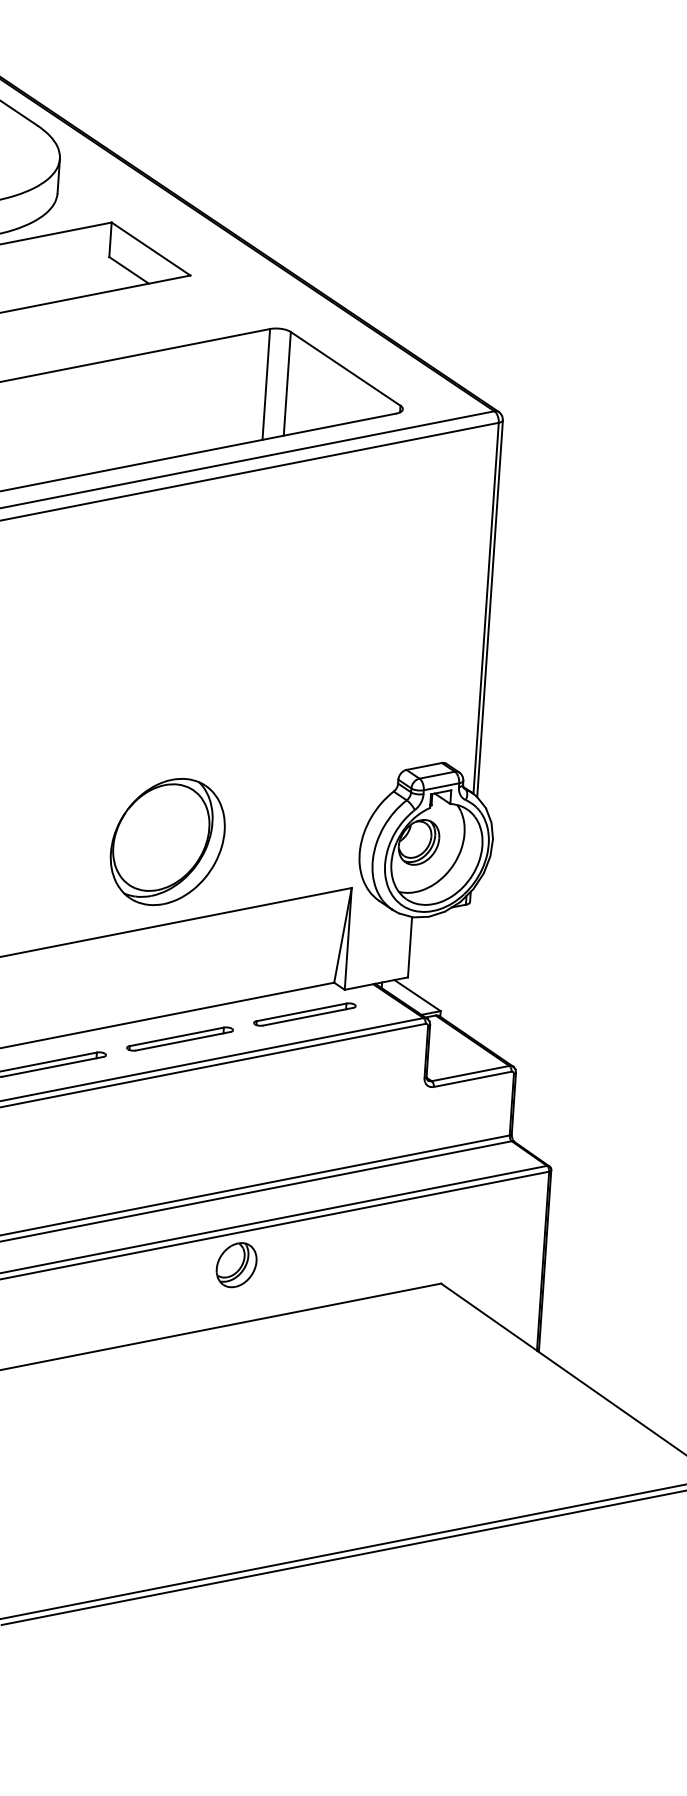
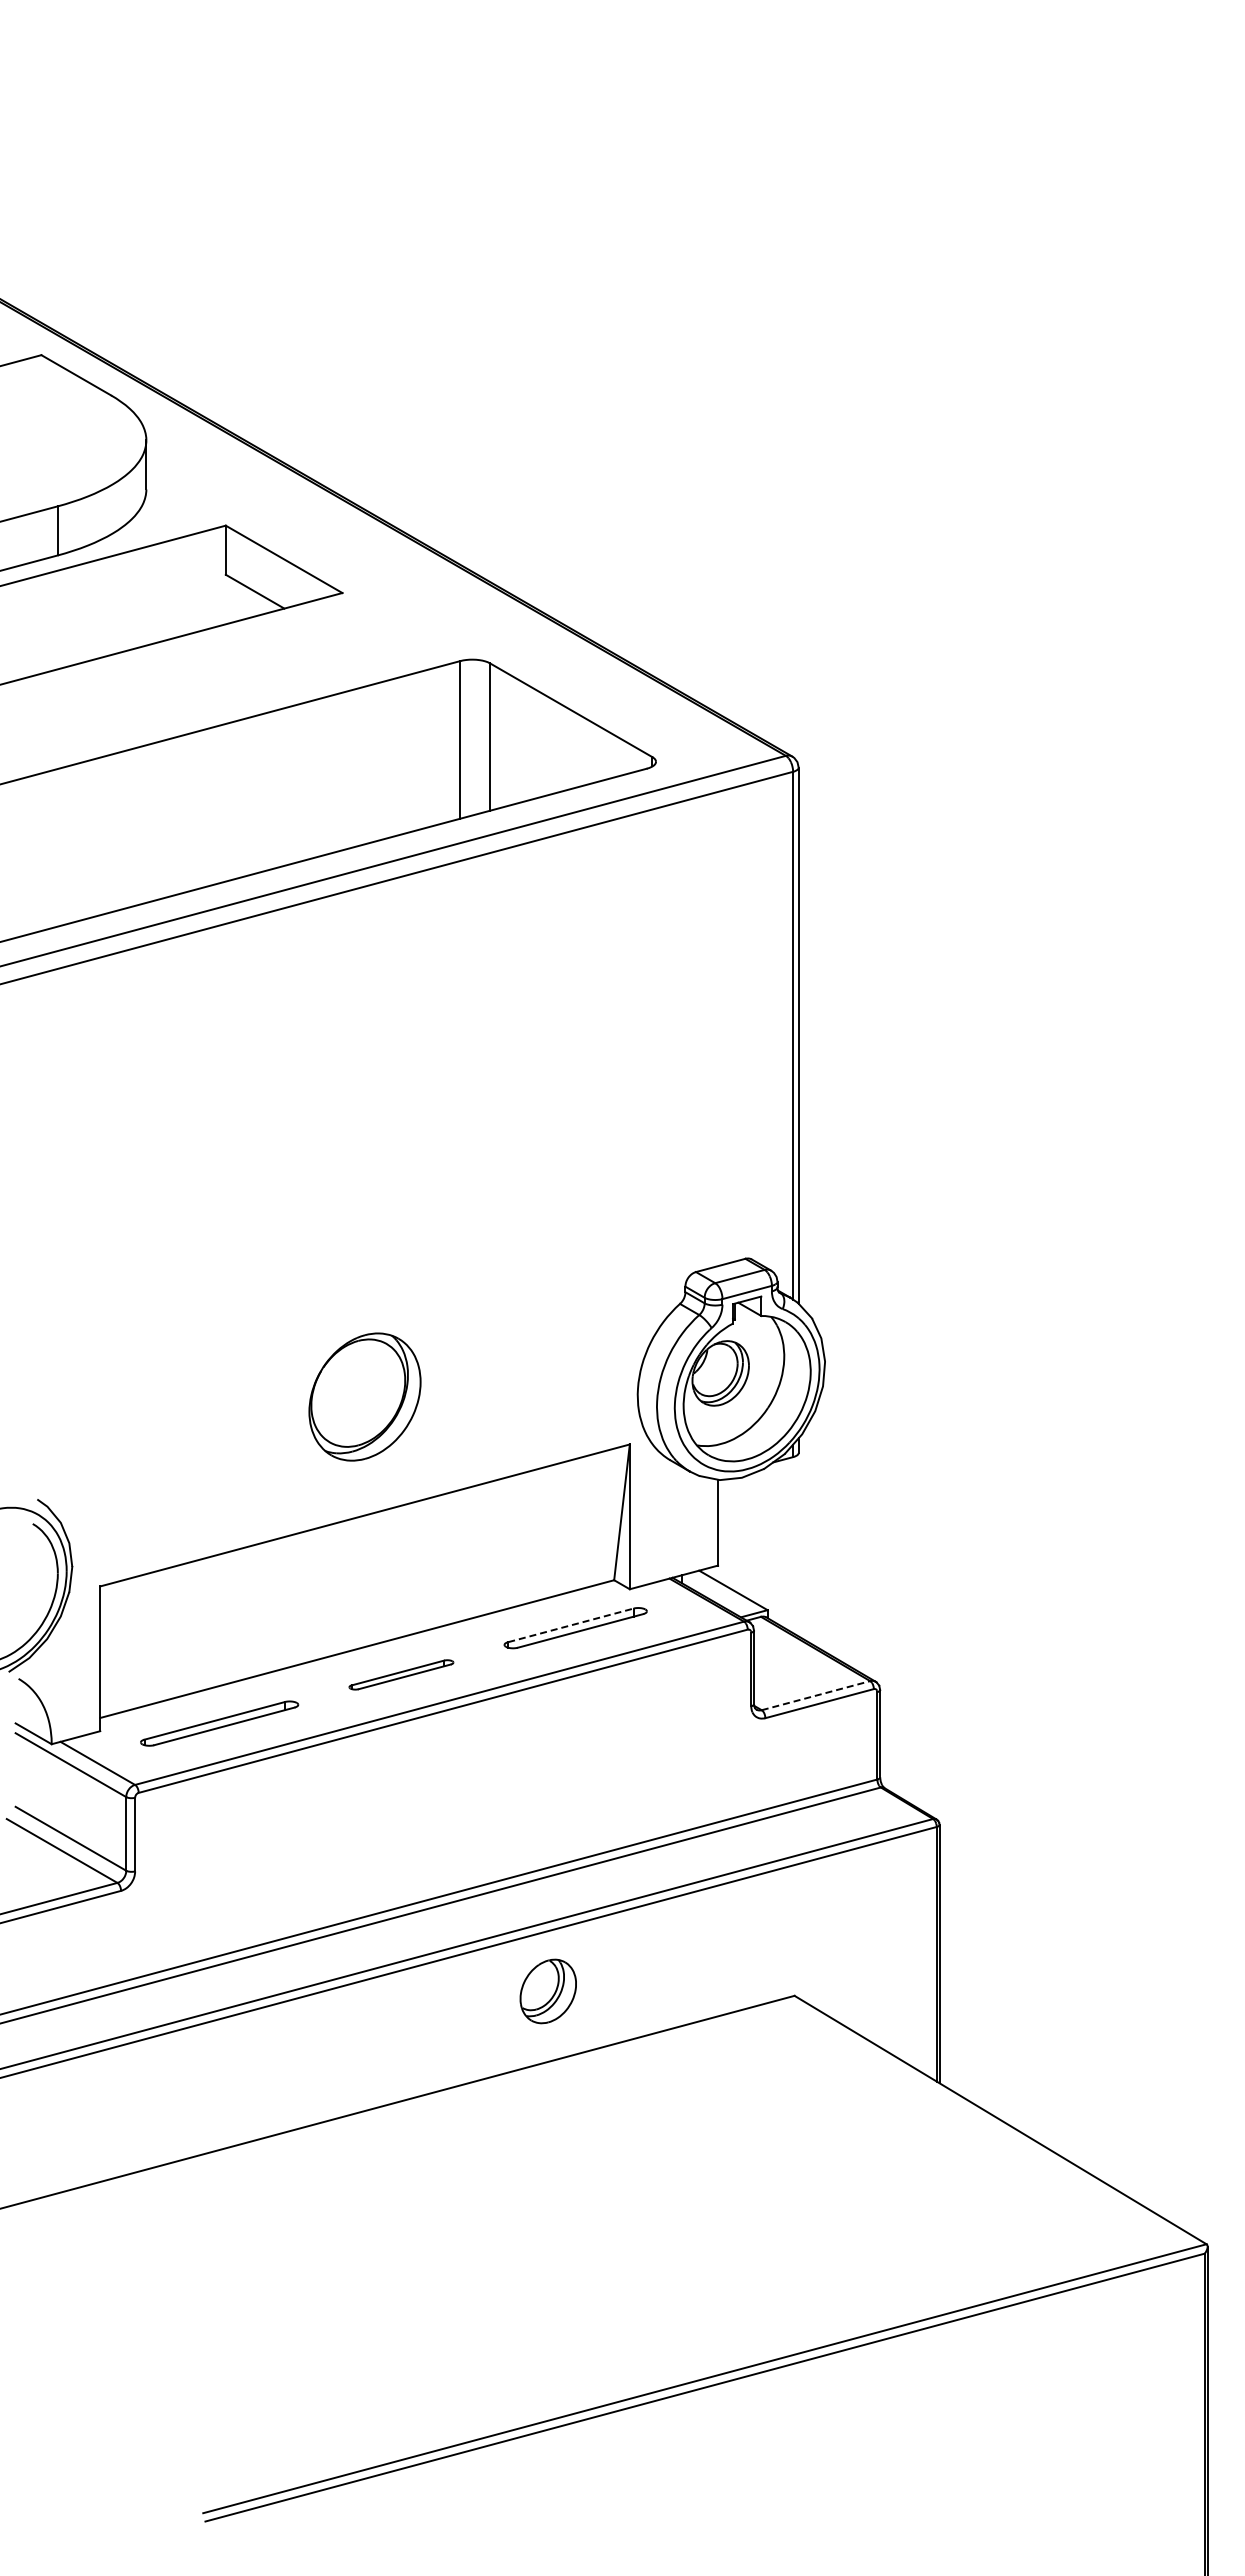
part: (167, 841) -> (364, 1396), size x0.7
line: (301, 1012) -> (570, 1625), solid -> dashed
part: (180, 1038) -> (401, 1674), size x0.7
line: (470, 1073) -> (816, 1695), solid -> dashed
part: (236, 1265) -> (547, 1991), moved

